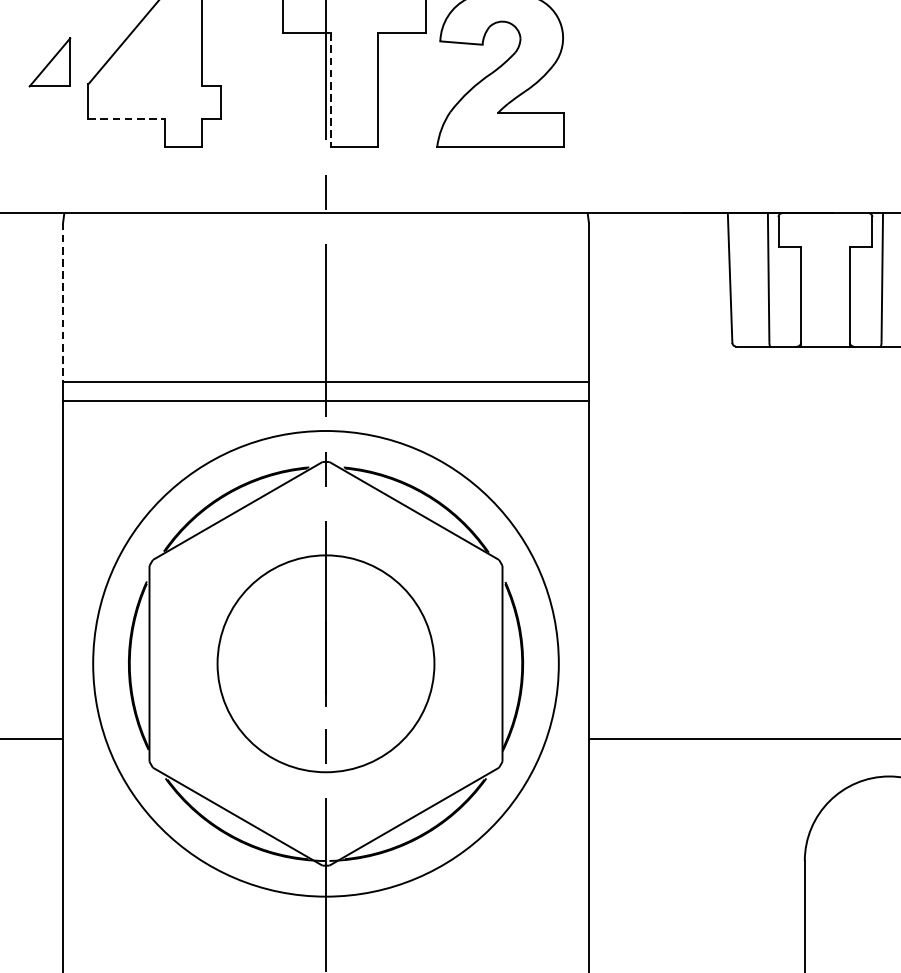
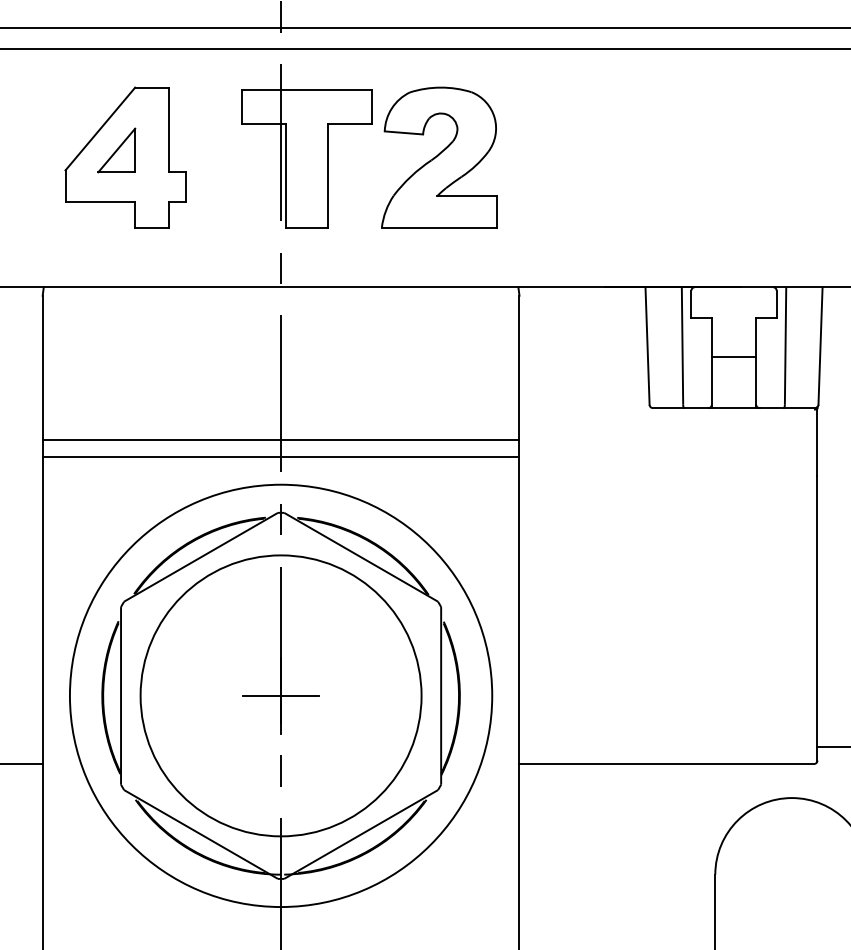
part: (49, 62) -> (116, 150), moved
line: (330, 90) -> (285, 175), dashed -> solid
line: (126, 118) -> (100, 201), dashed -> solid
line: (824, 290) -> (733, 357), added
line: (62, 302) -> (42, 368), dashed -> solid
circle: (325, 663) -> (280, 695), size x1.43
line: (325, 663) -> (280, 695), added

